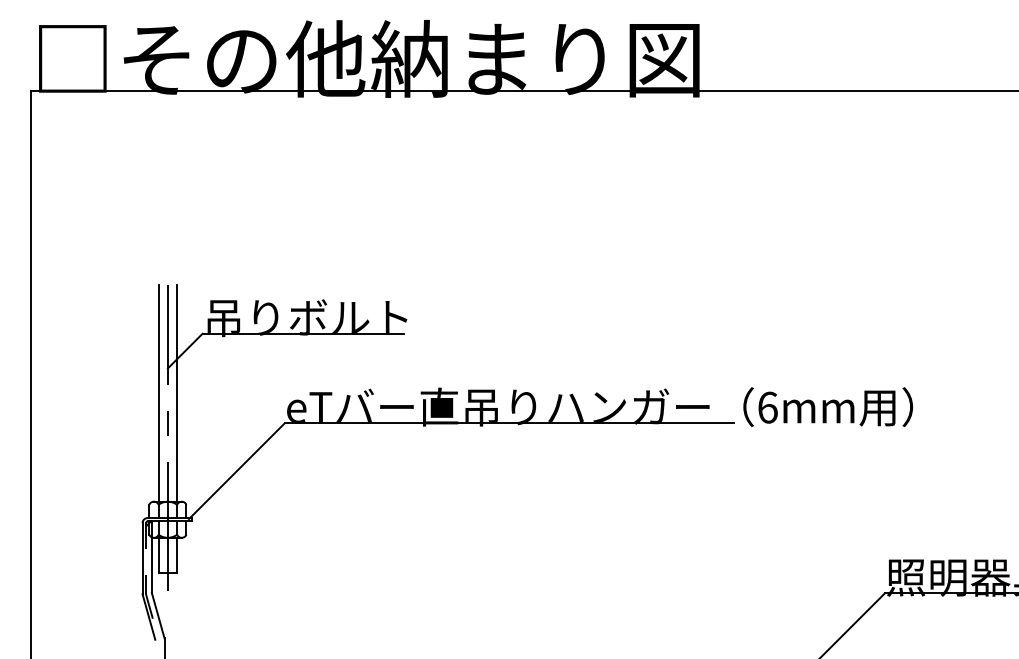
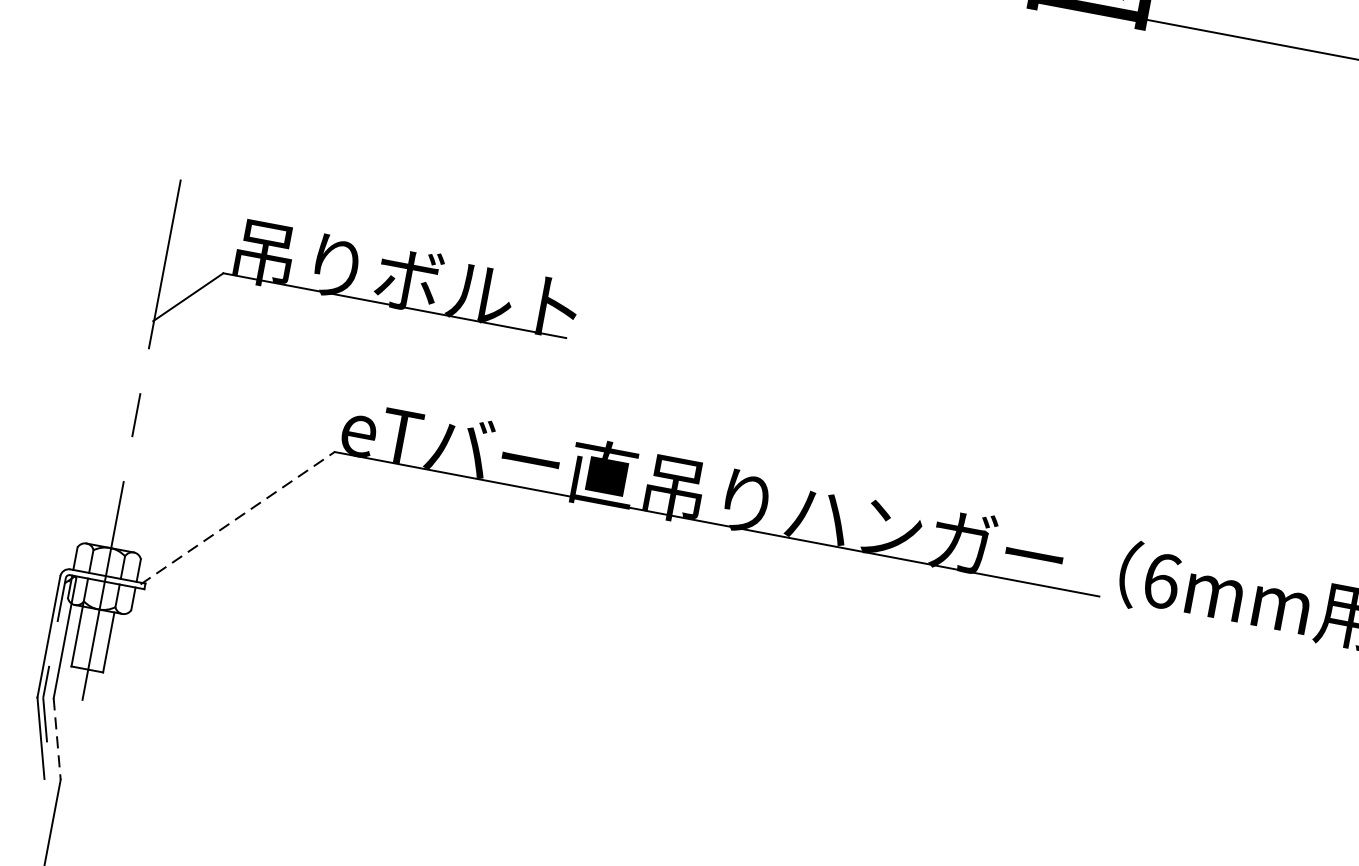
line: (158, 393) -> (129, 360), removed
line: (177, 393) -> (161, 366), removed
line: (236, 471) -> (236, 518), solid -> dashed
line: (158, 615) -> (57, 738), solid -> dashed

